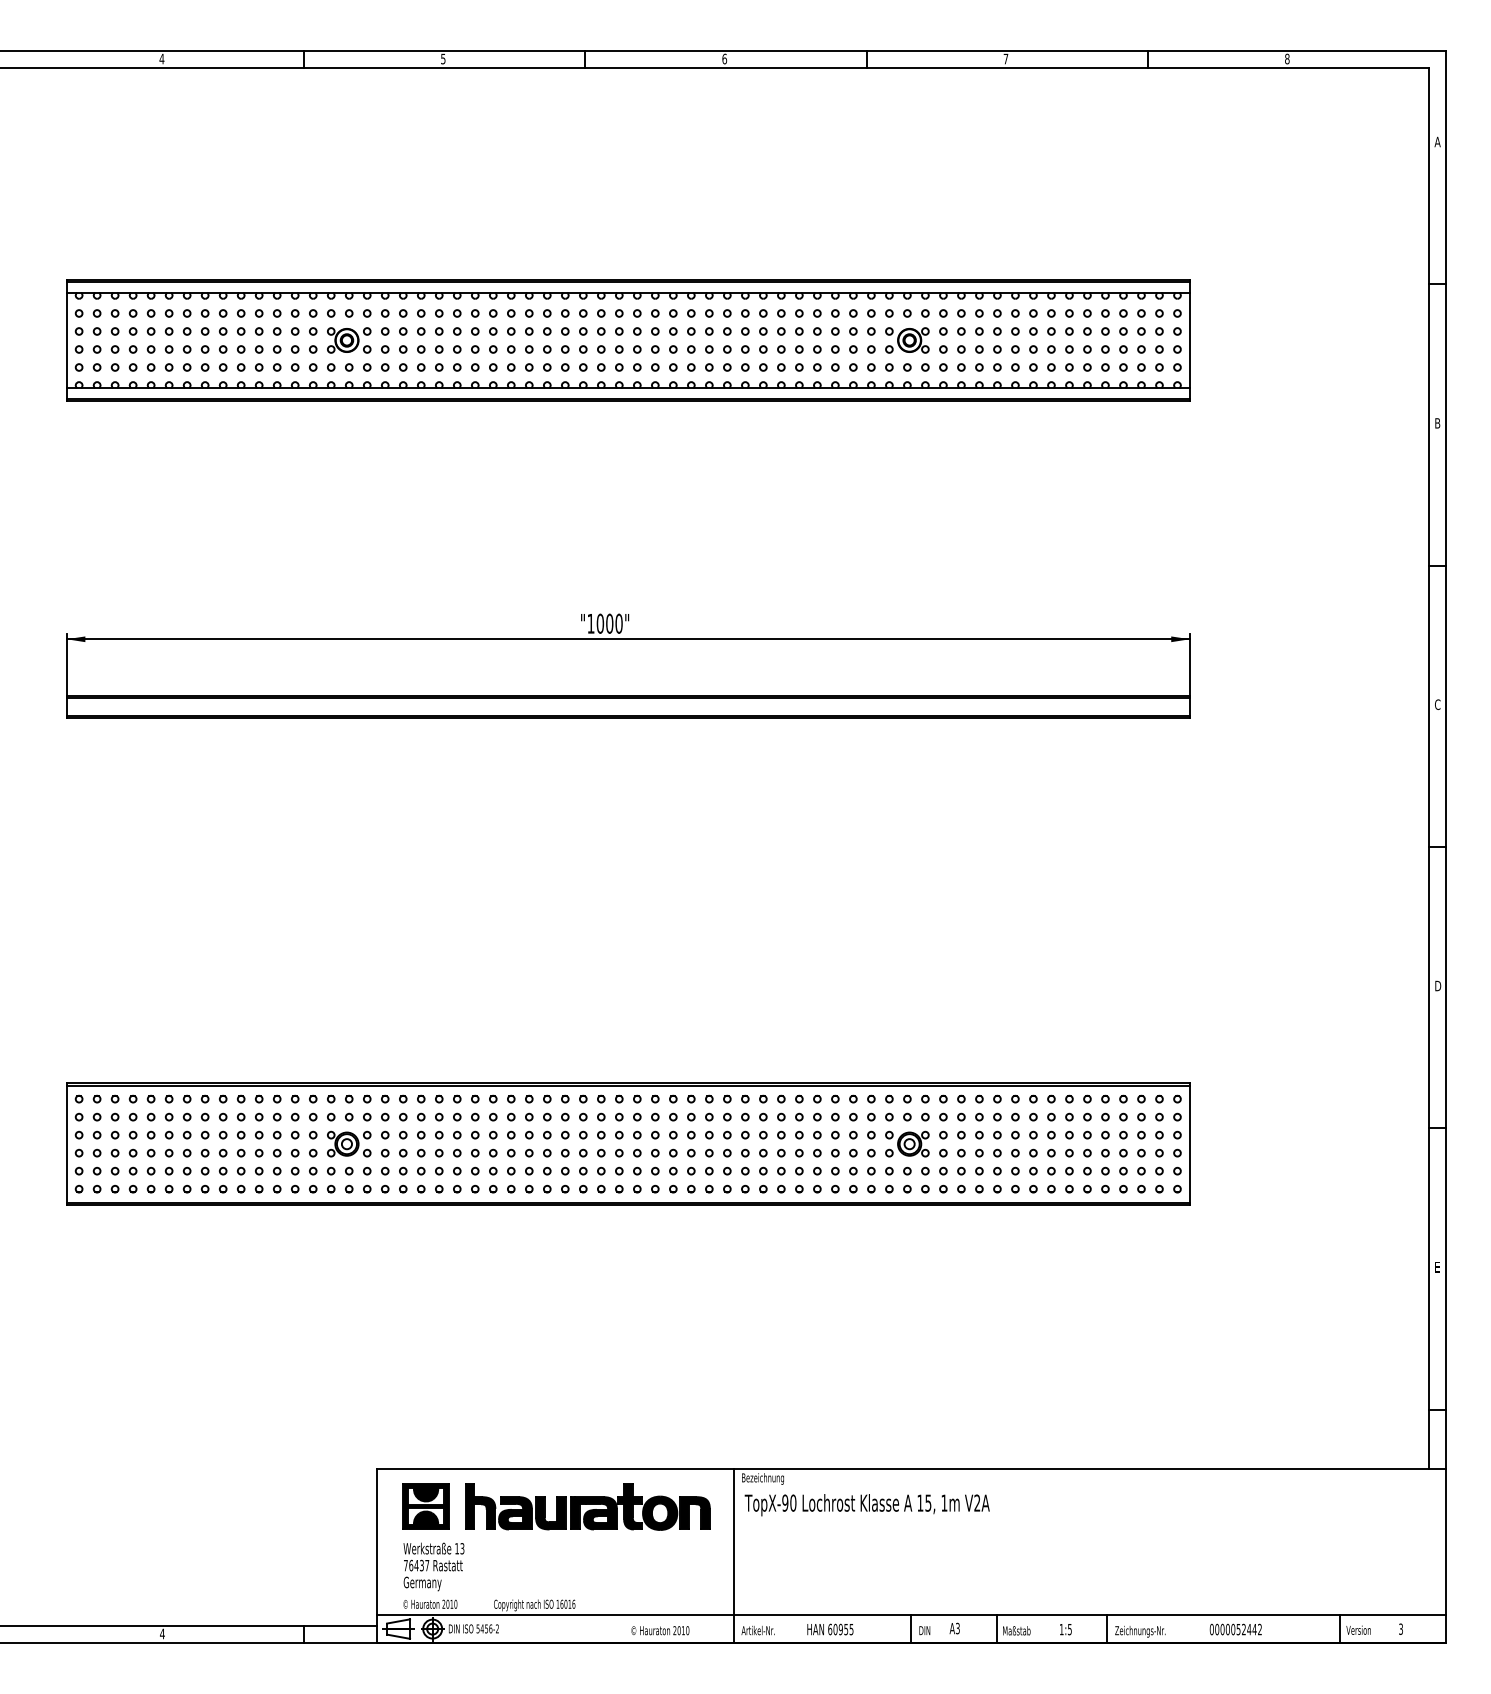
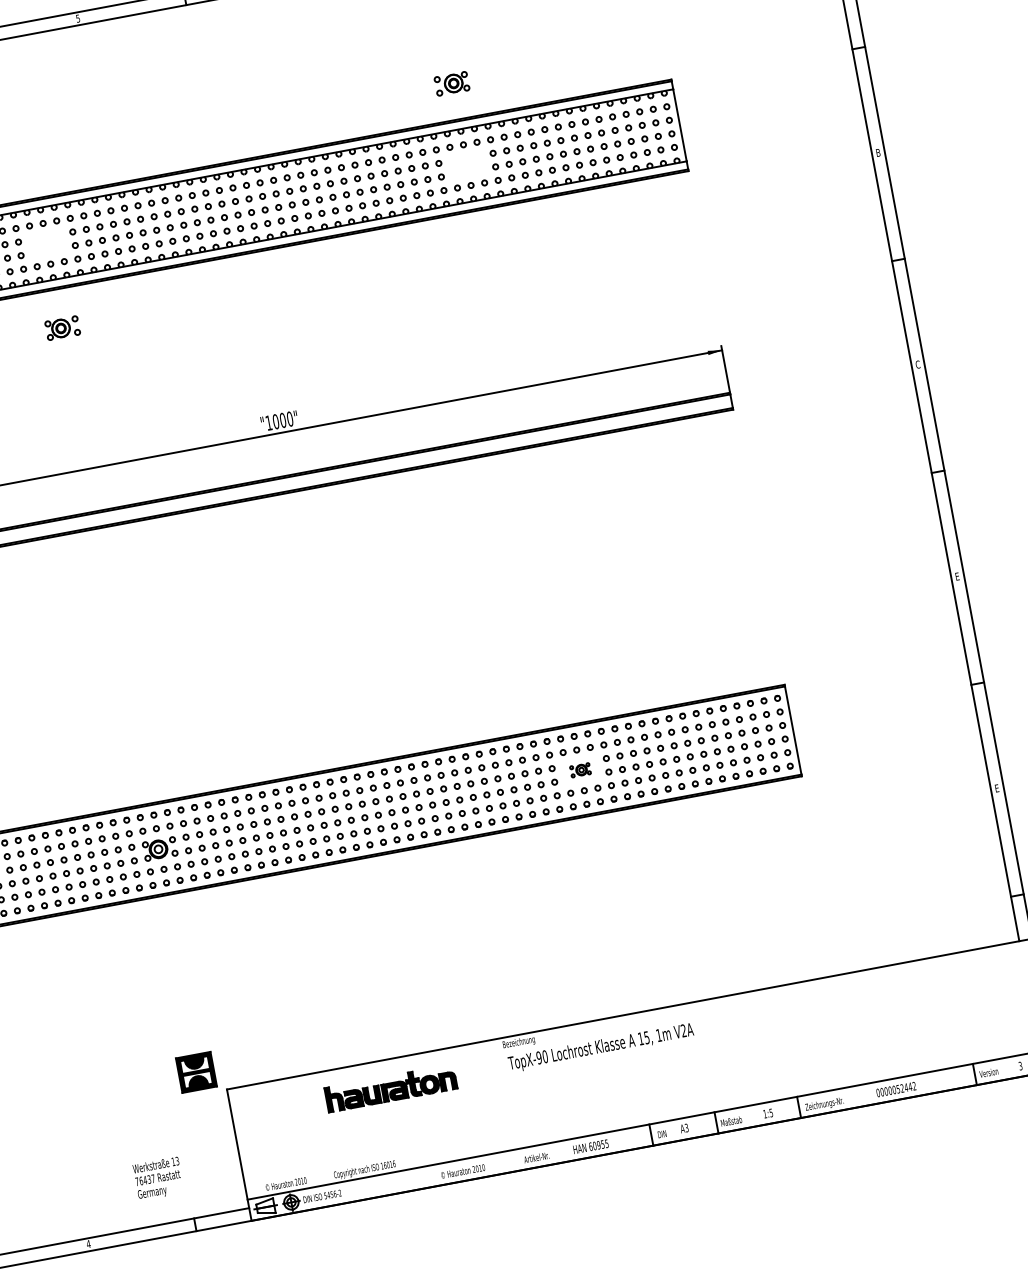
part: (349, 340) -> (62, 328), moved
part: (907, 340) -> (452, 83), moved
text: (1438, 985) -> (958, 576), D -> E
part: (907, 1143) -> (580, 769), size x0.6
part: (425, 1506) -> (196, 1072), moved
part: (587, 1506) -> (390, 1088), size x0.7
line: (734, 1555) -> (508, 1104), removed
text: (433, 1566) -> (158, 1178), moved

